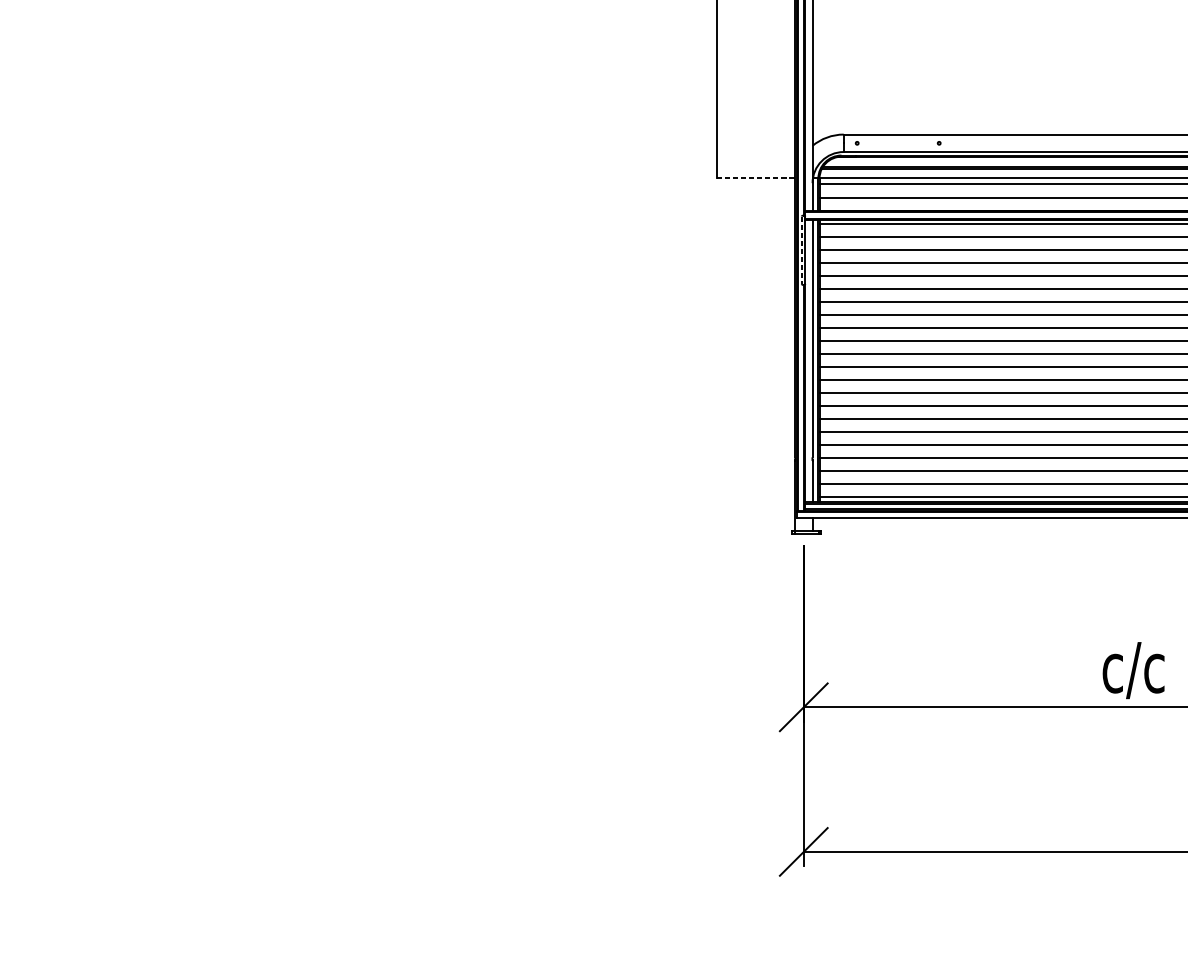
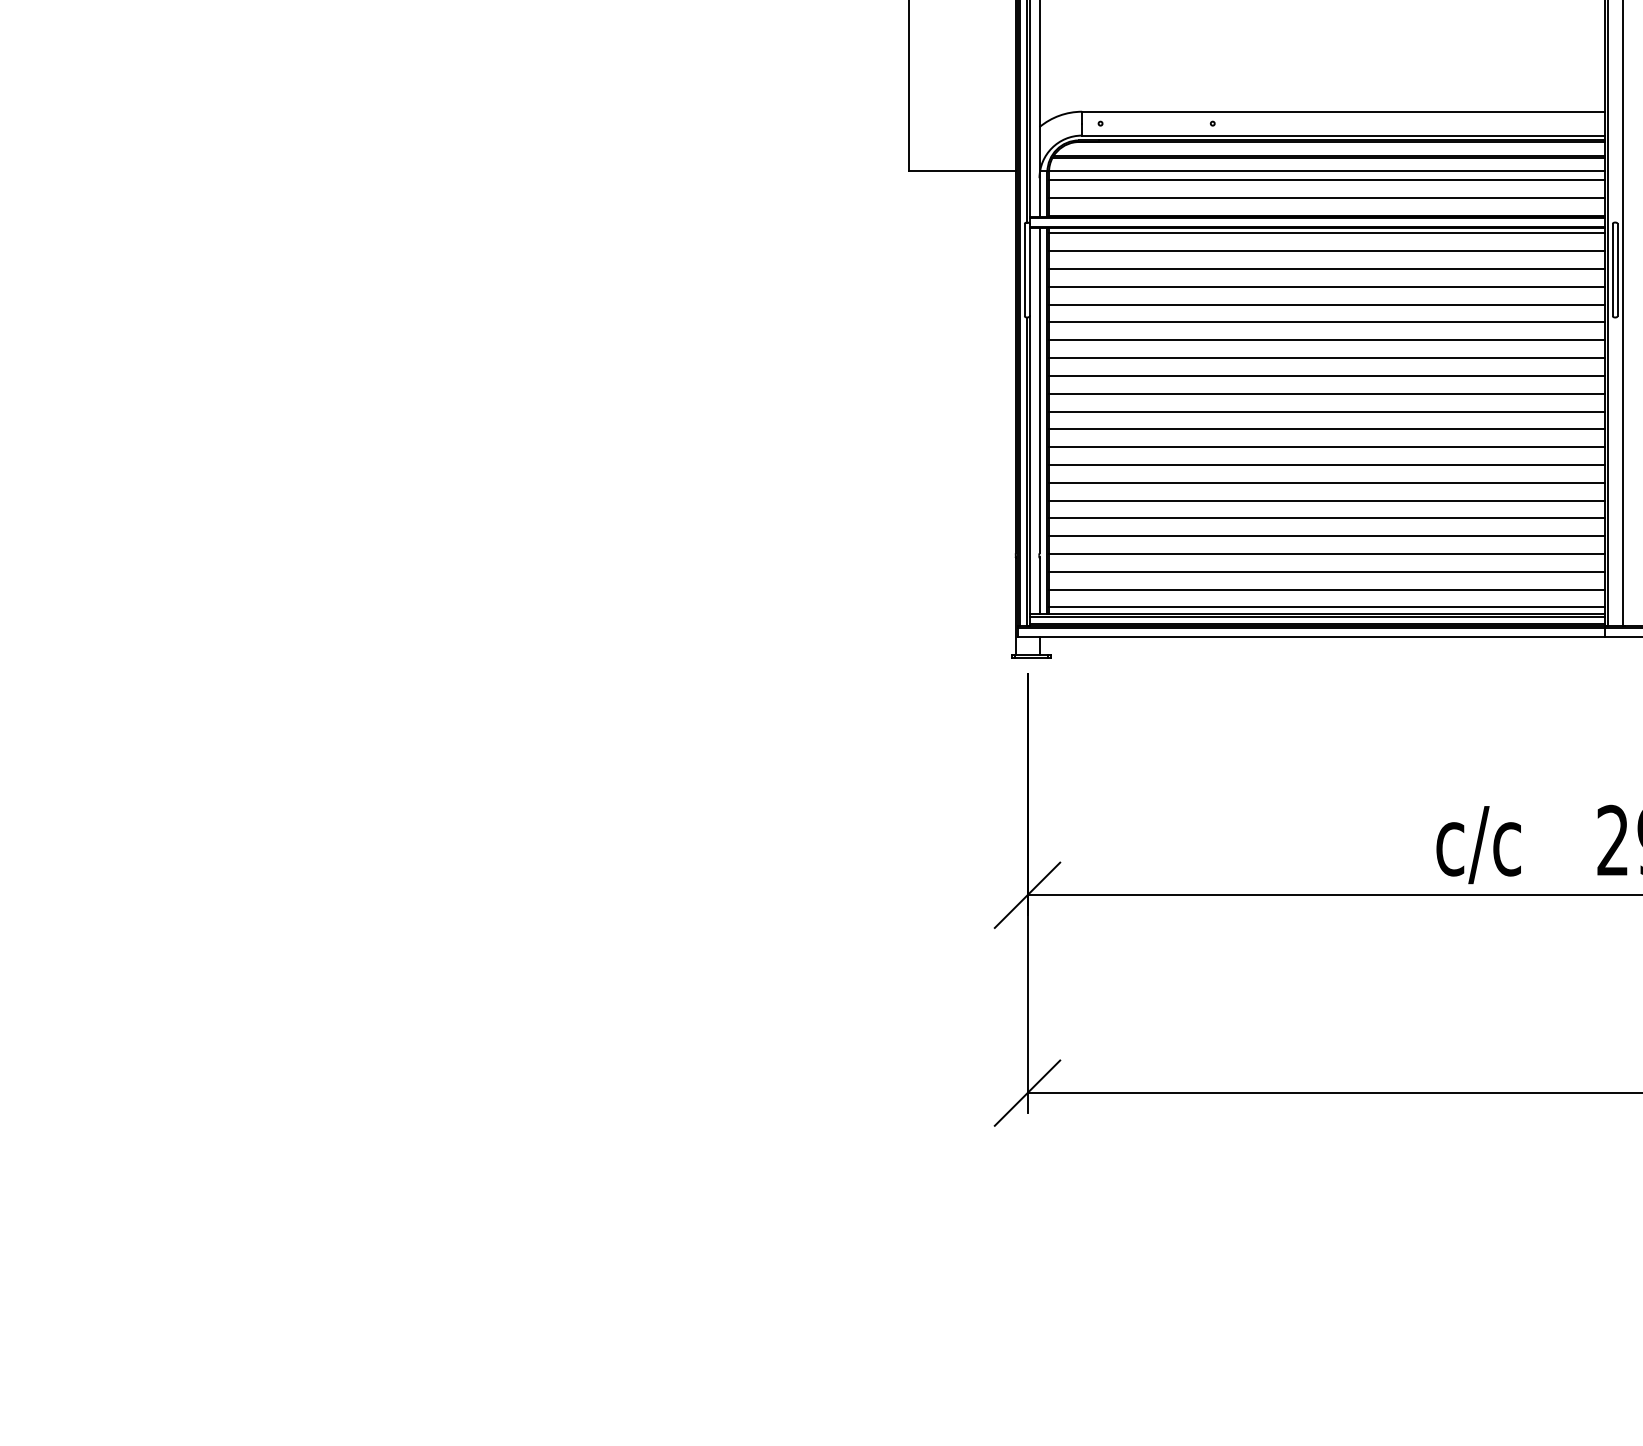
line: (756, 178) -> (962, 171), dashed -> solid
line: (801, 250) -> (1024, 270), dashed -> solid

